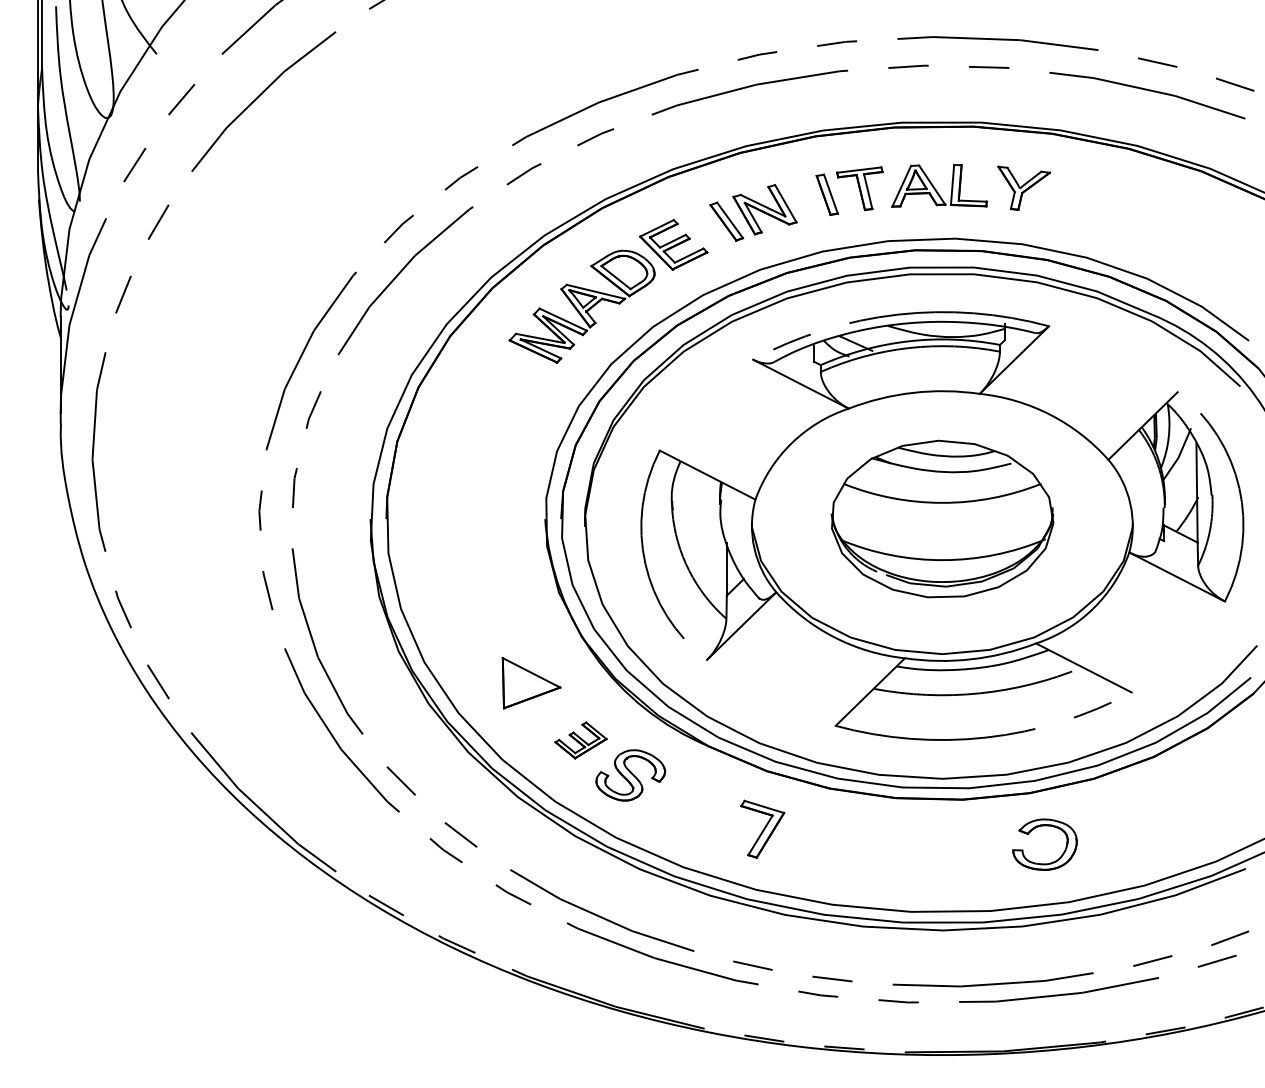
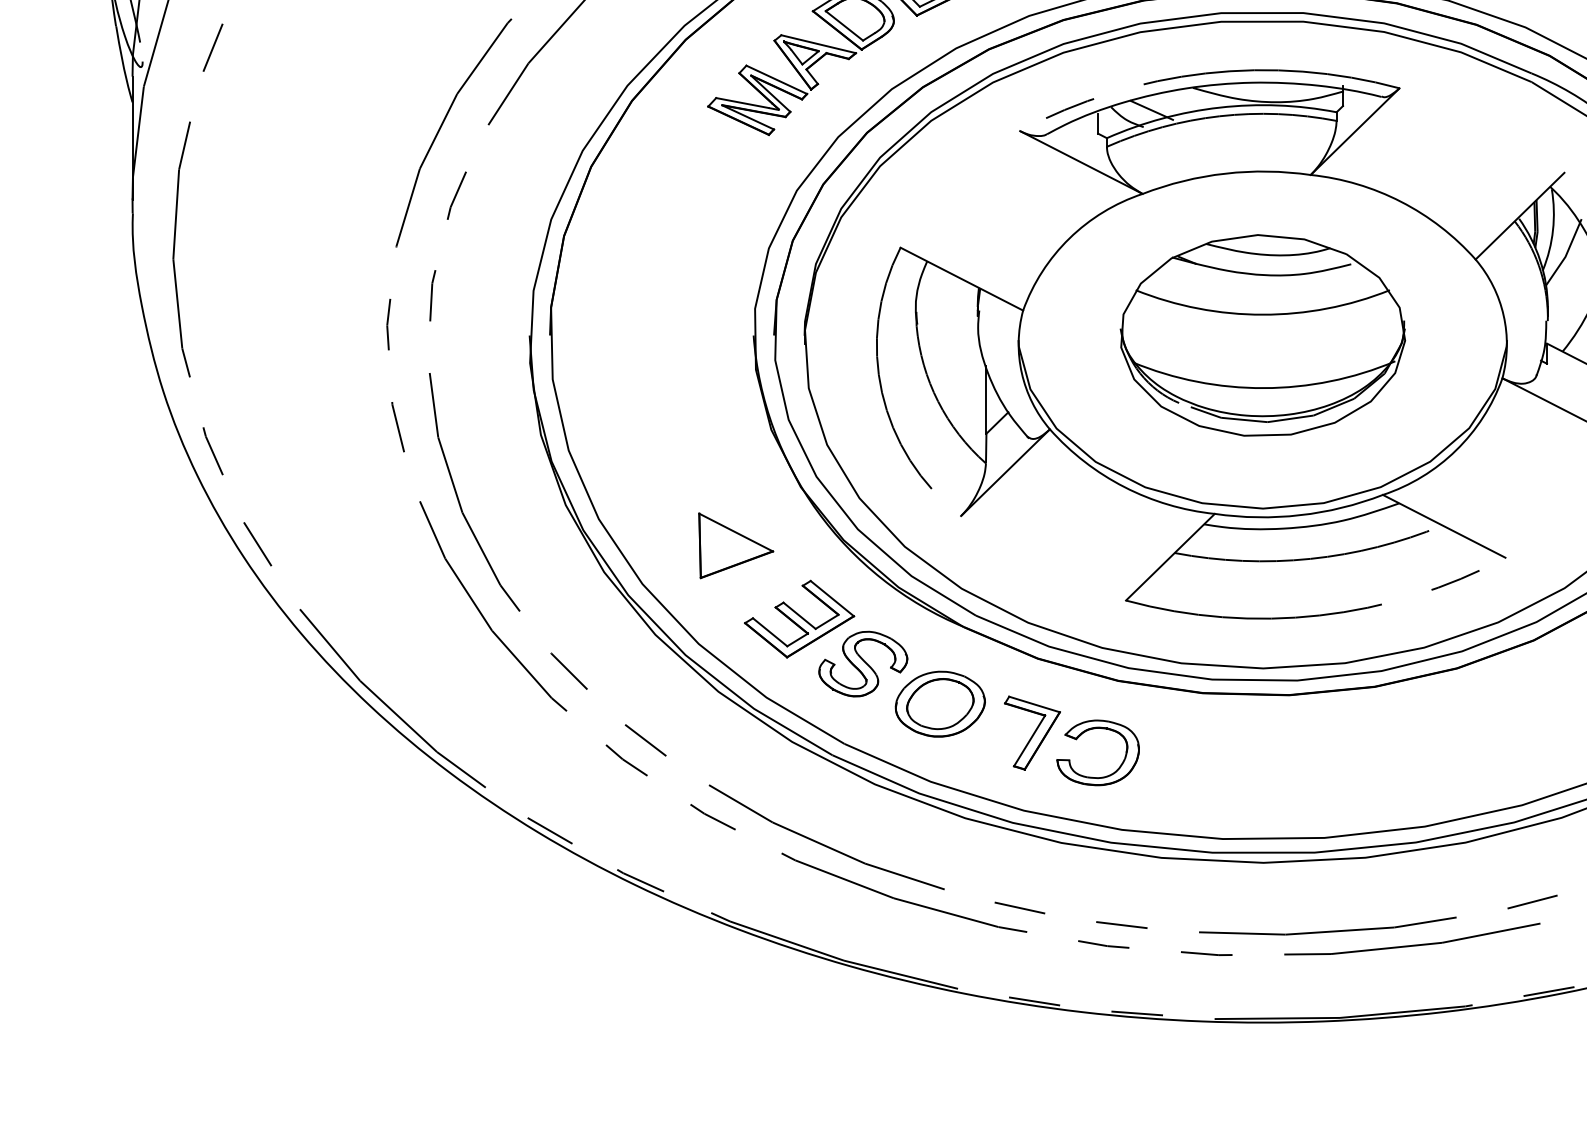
part: (580, 740) -> (798, 619), size x1.67
part: (690, 806) -> (939, 703), added
part: (1036, 828) -> (1087, 732), moved

